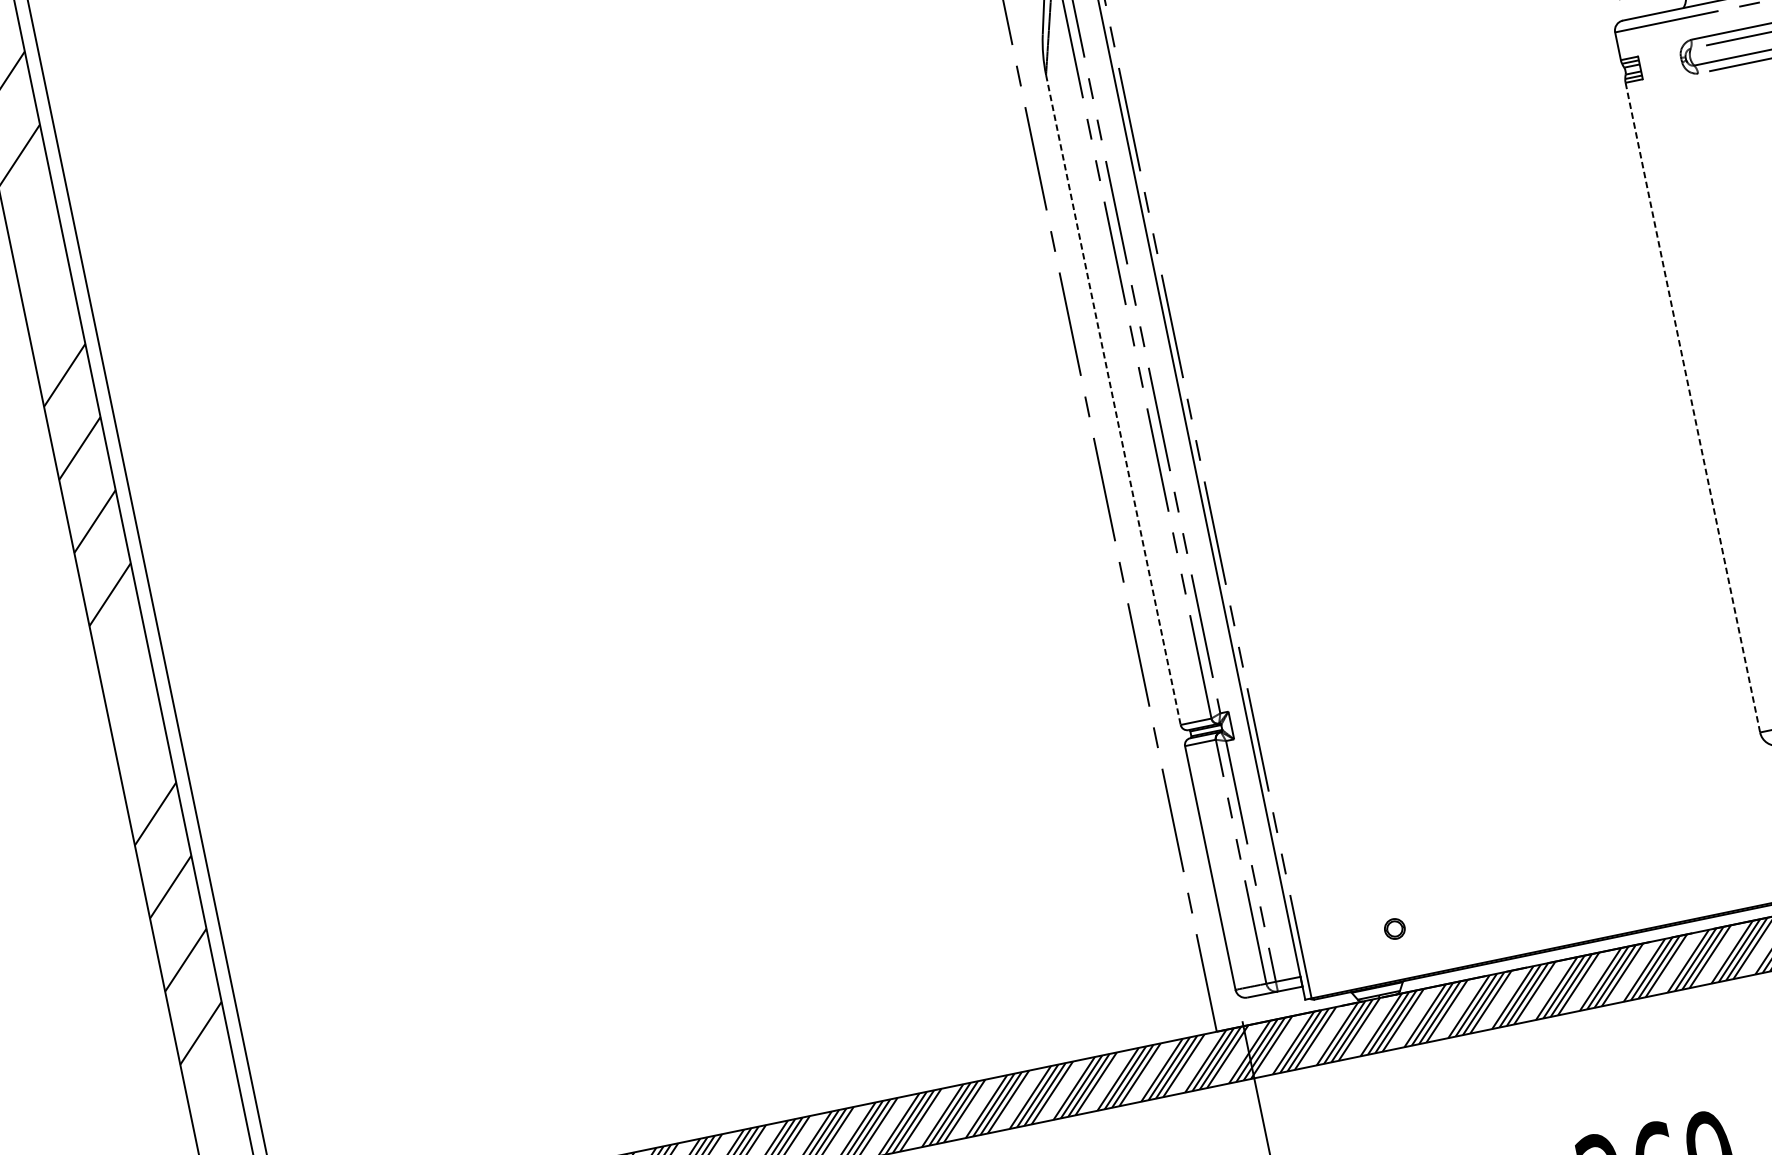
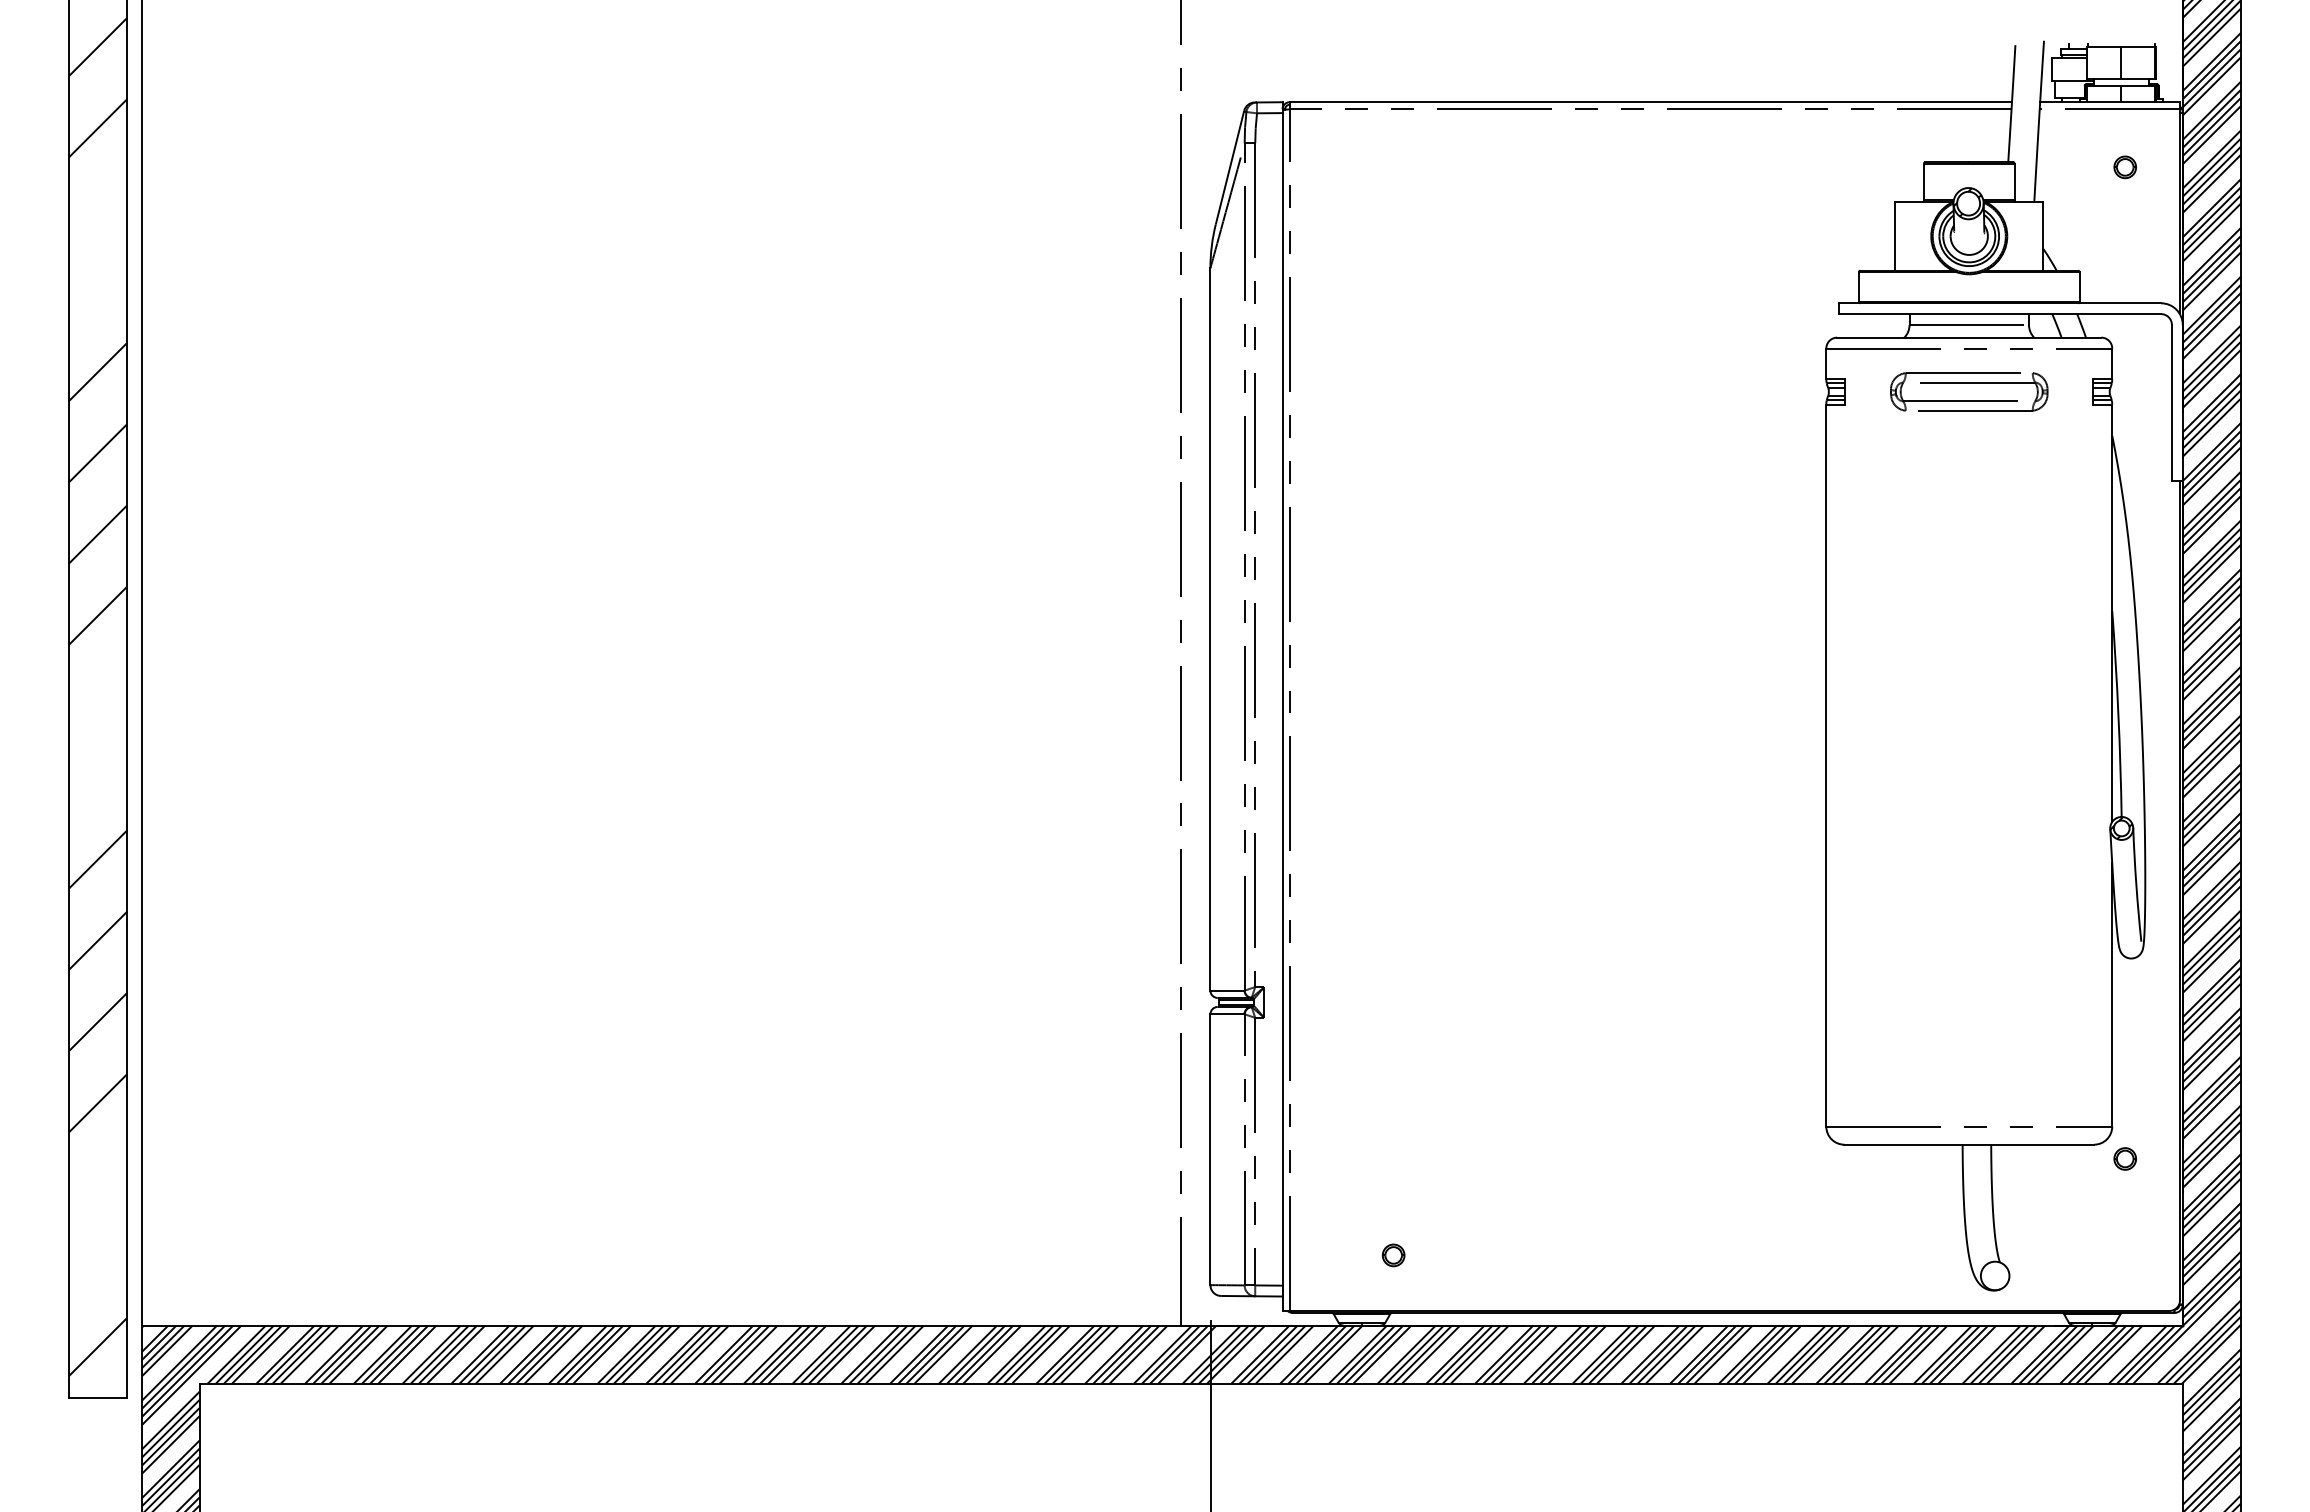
line: (1113, 400) -> (1210, 630), dashed -> solid
line: (1693, 408) -> (1826, 766), dashed -> solid

